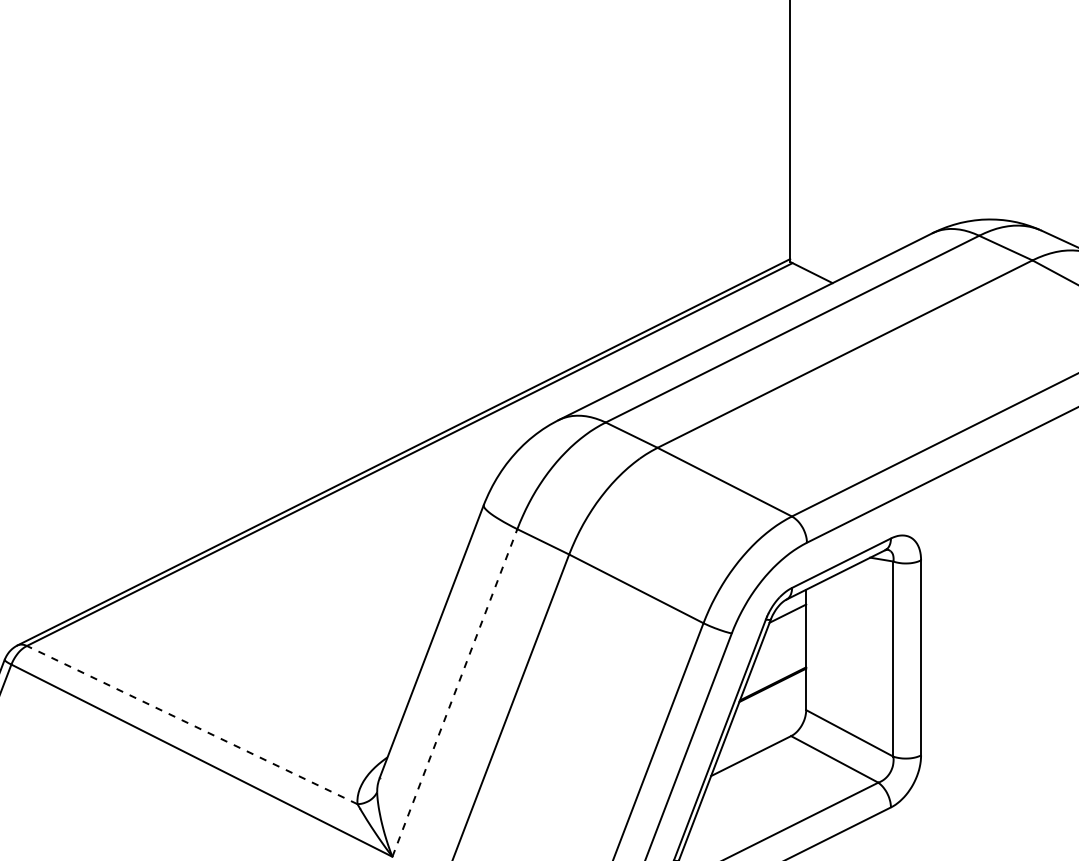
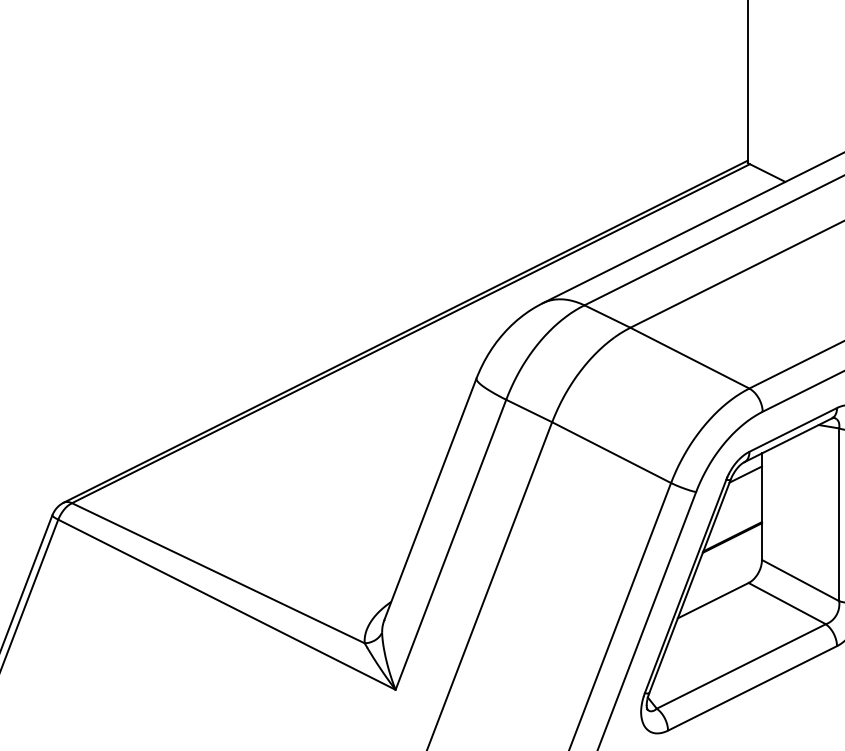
line: (455, 692) -> (451, 544), dashed -> solid
line: (191, 724) -> (217, 572), dashed -> solid

